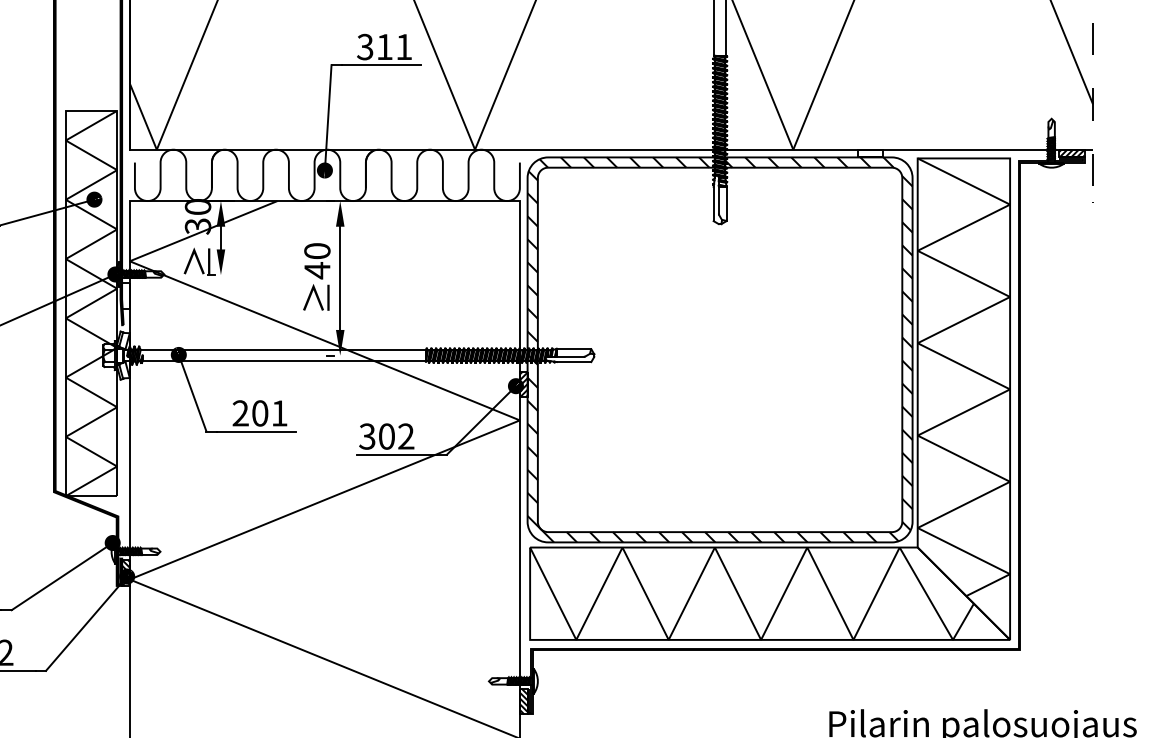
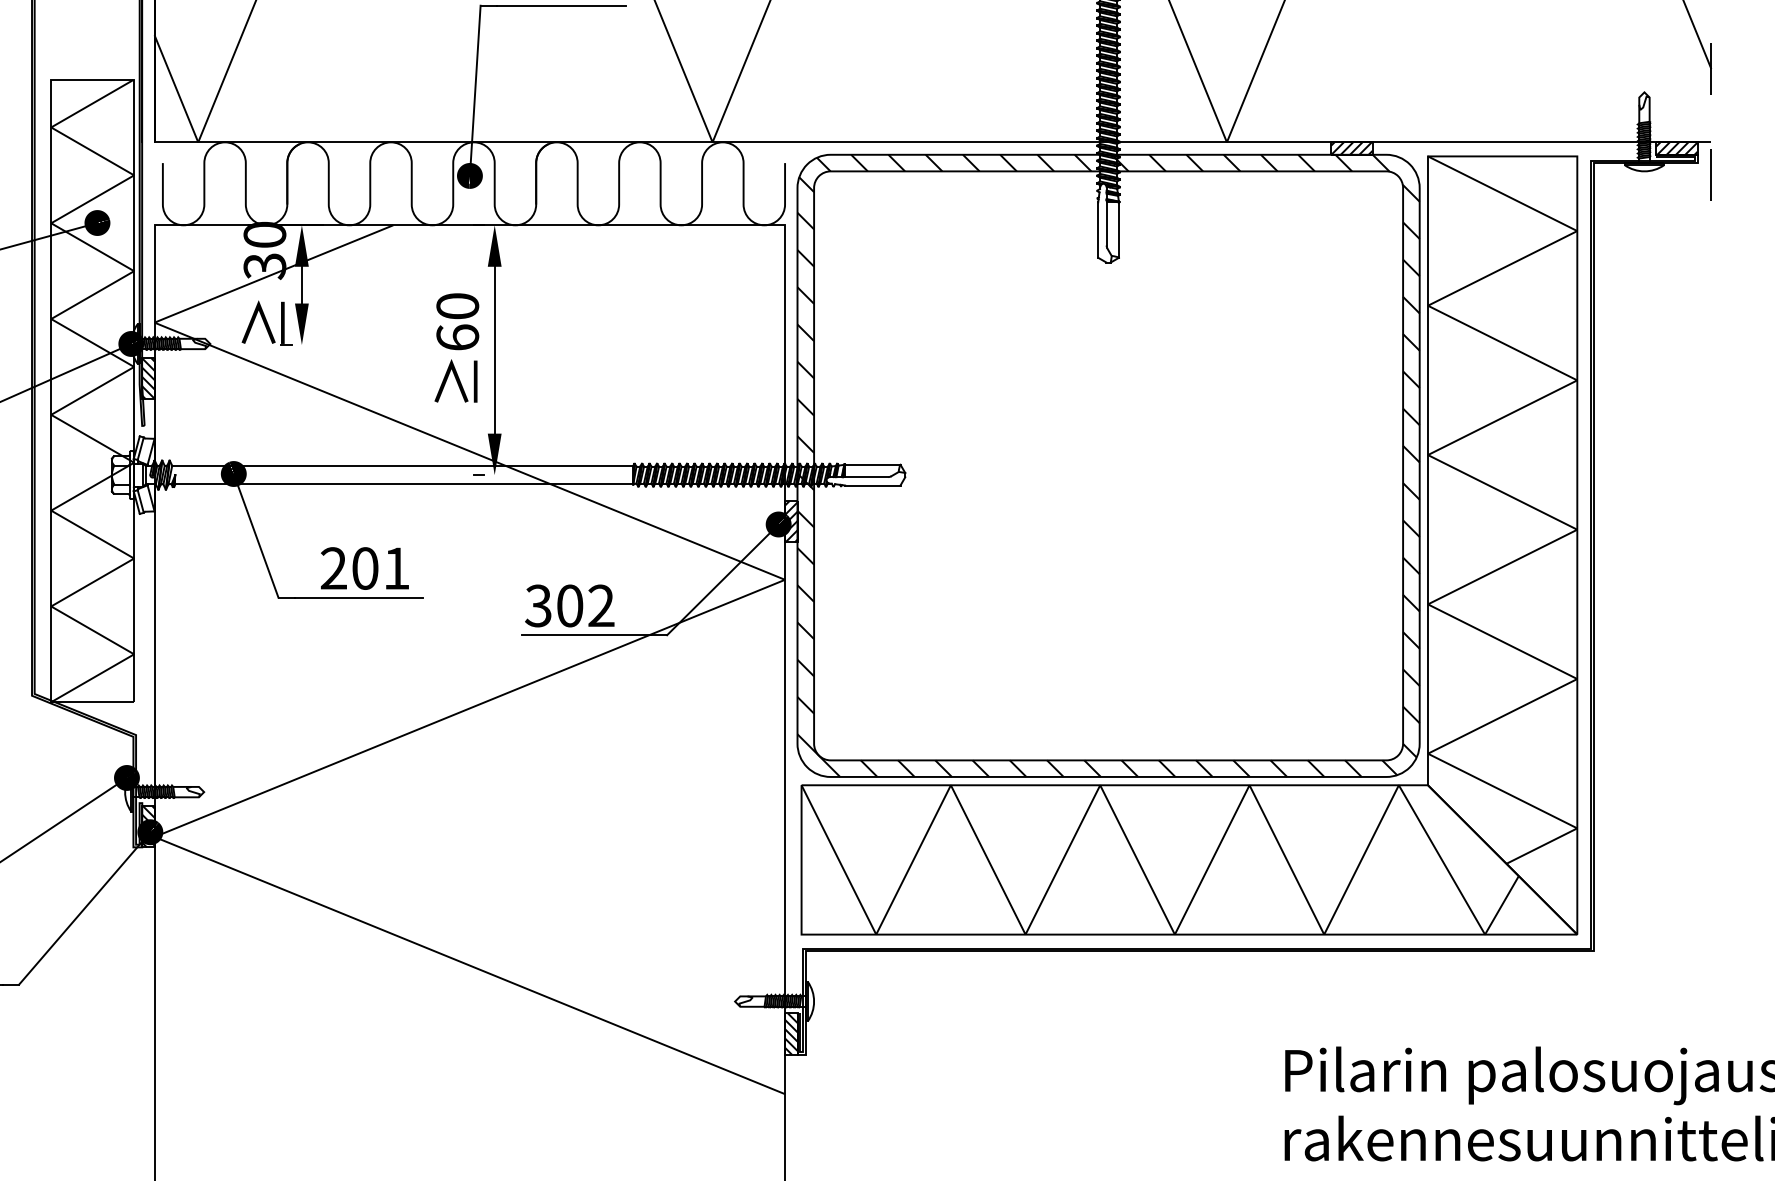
hatch: (870, 153) -> (1351, 148), added
text: (317, 270) -> (457, 337), 40 -> 60
hatch: (125, 295) -> (147, 377), added

